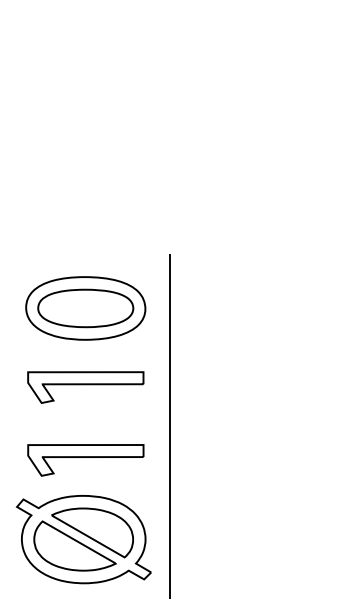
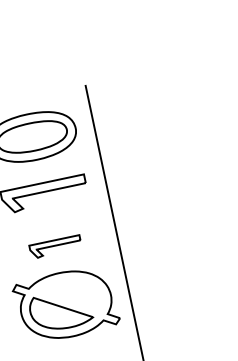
part: (85, 460) -> (55, 247), size x0.6
part: (92, 532) -> (71, 298), removed

